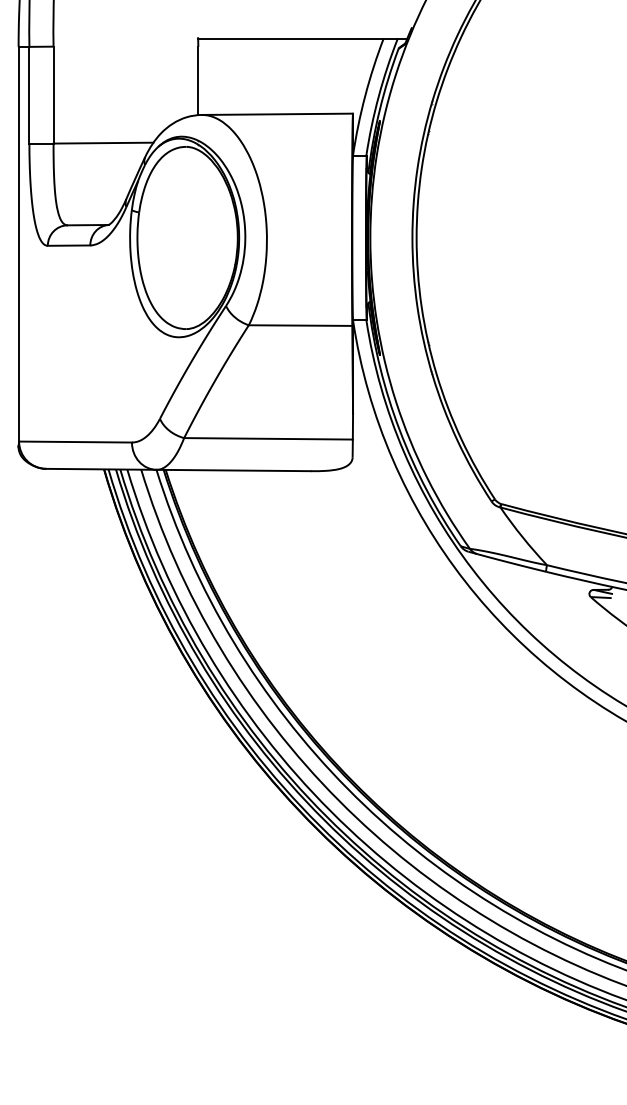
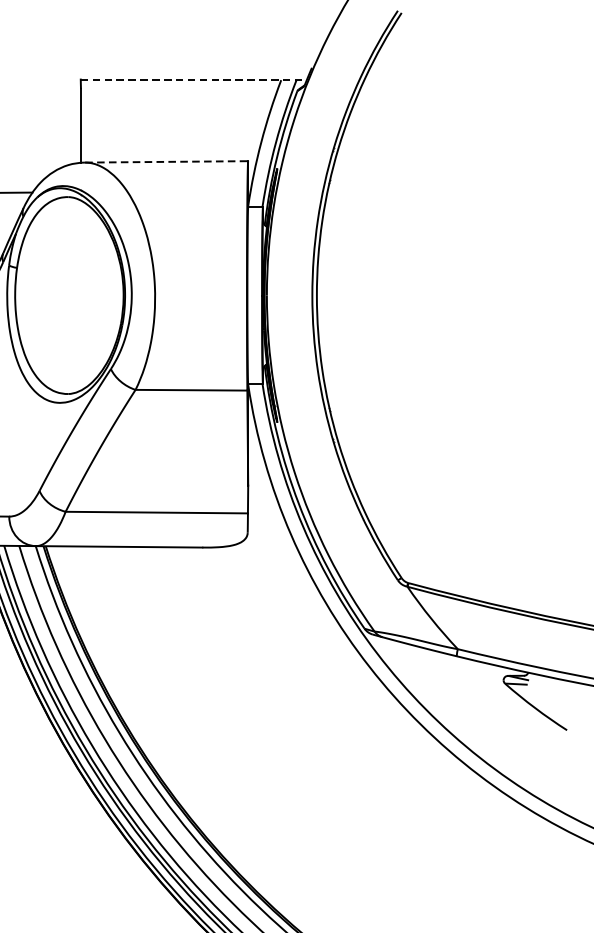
line: (302, 38) -> (193, 79), solid -> dashed
line: (278, 114) -> (167, 162), solid -> dashed

